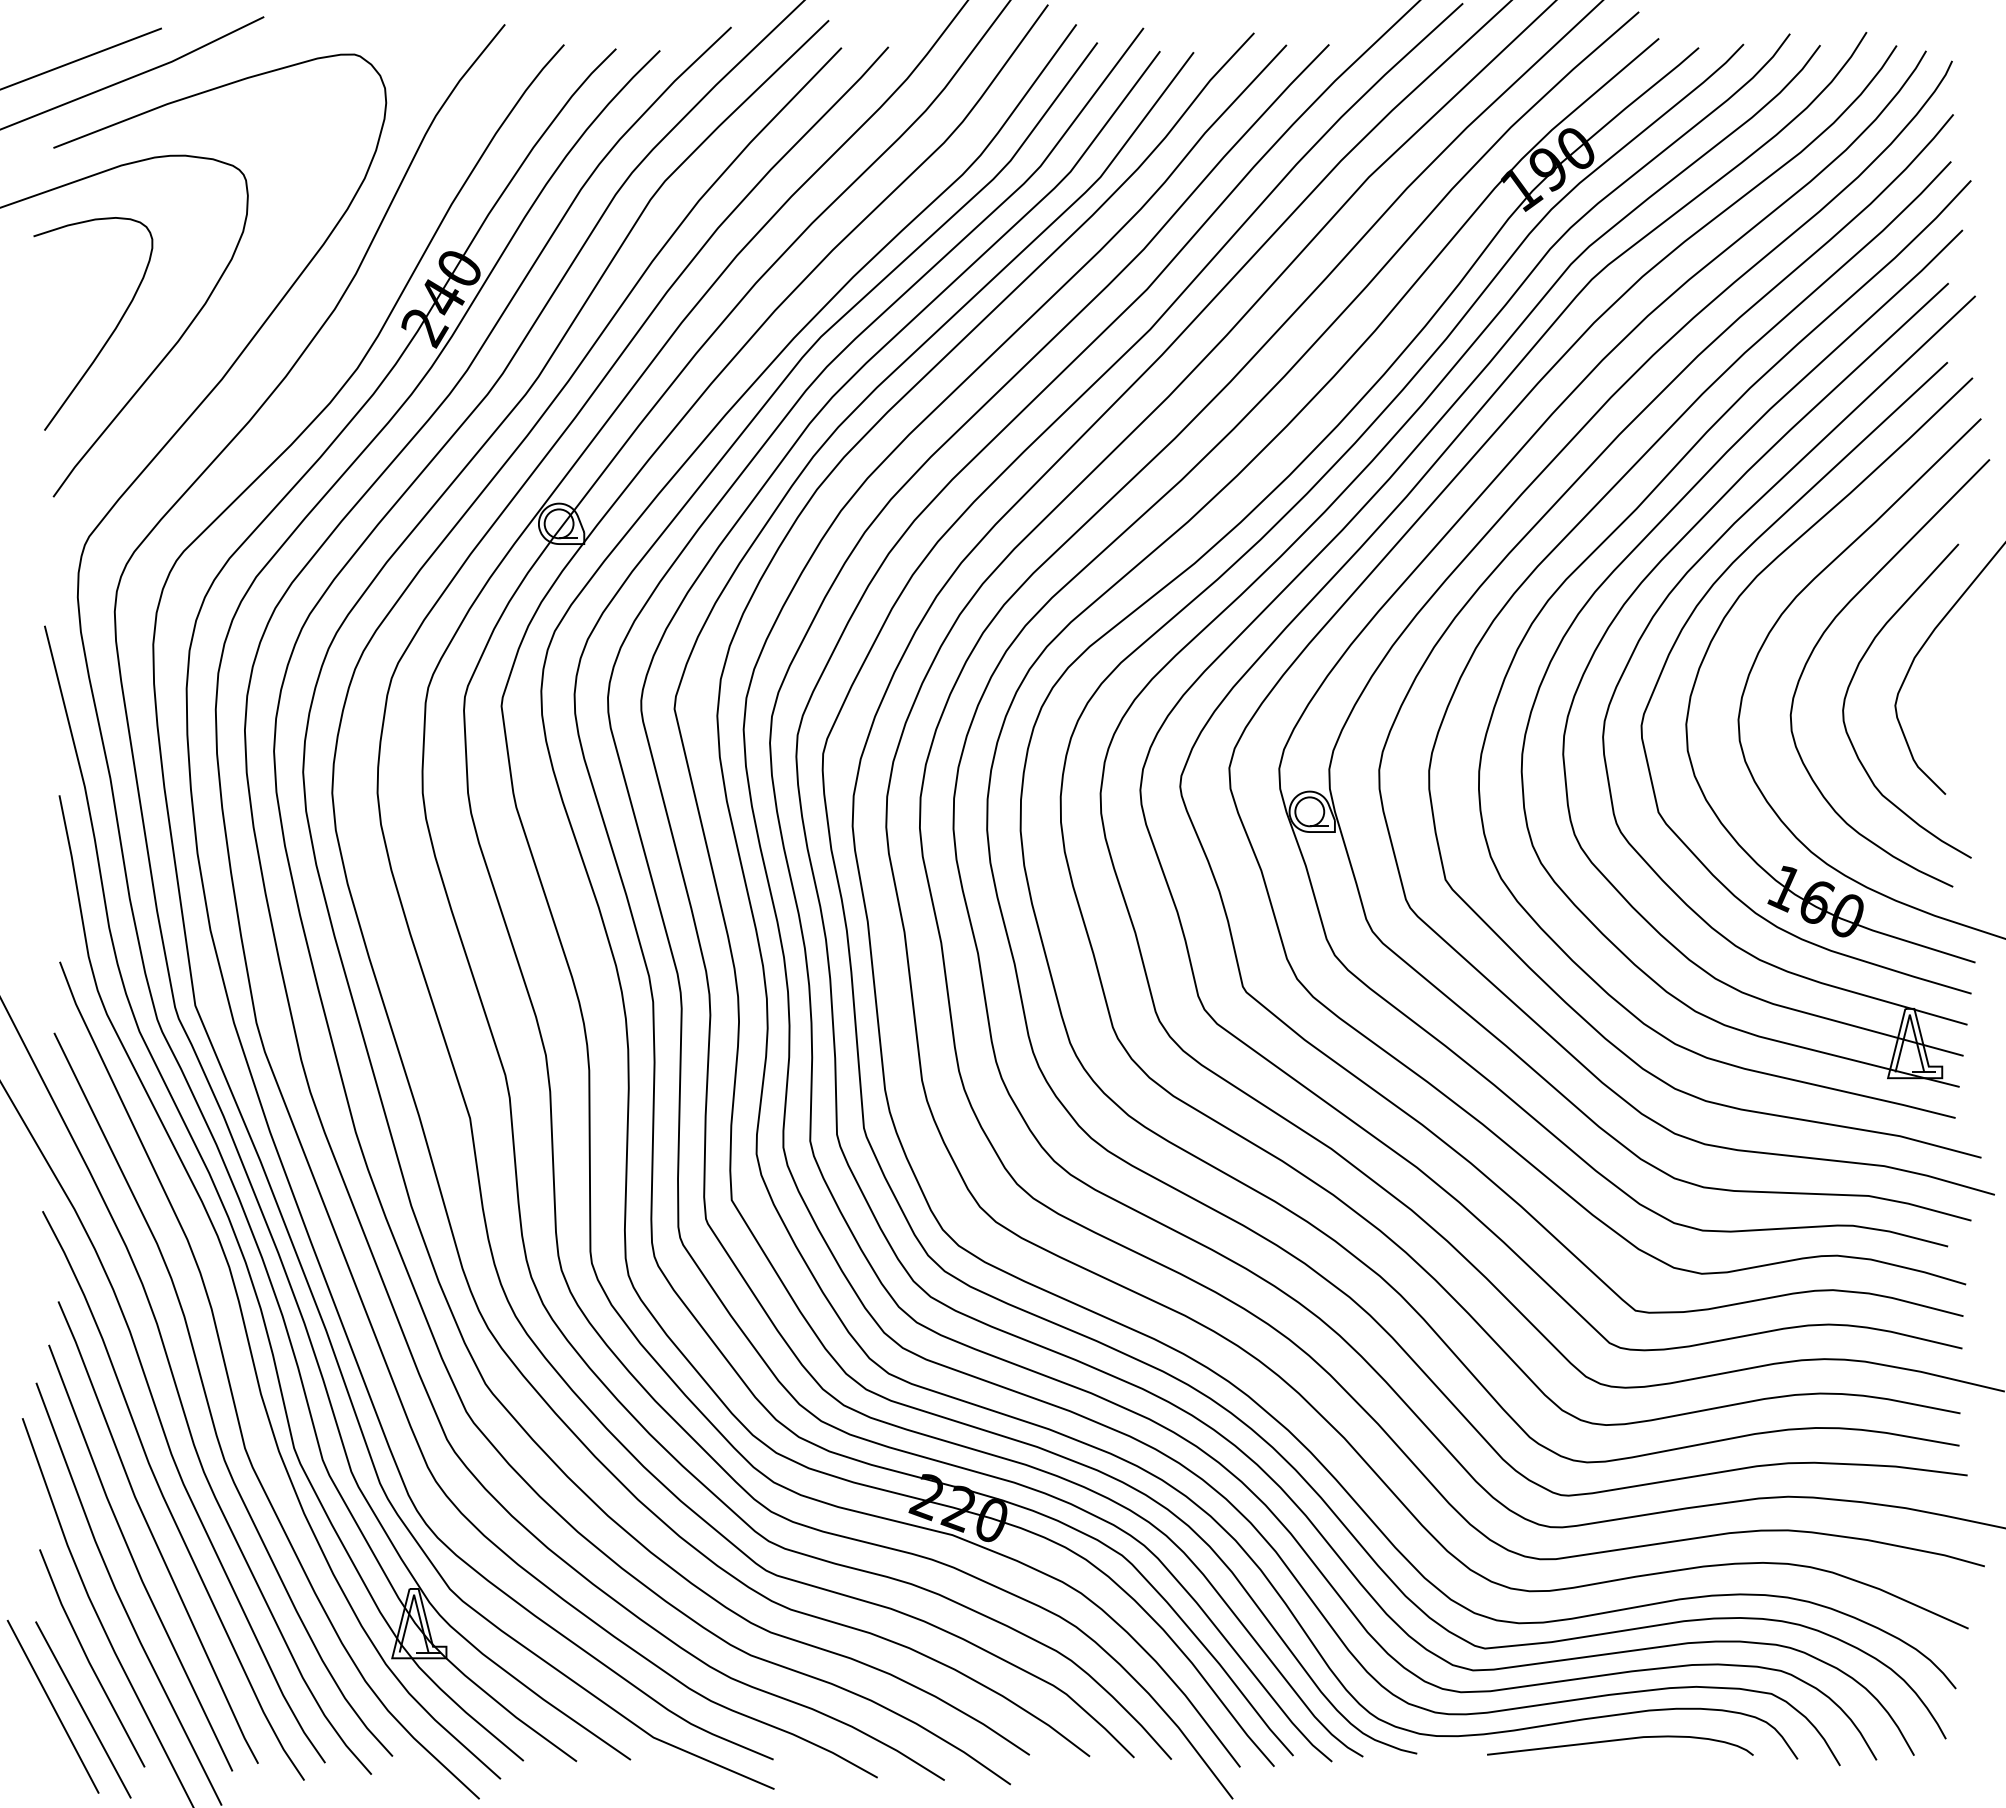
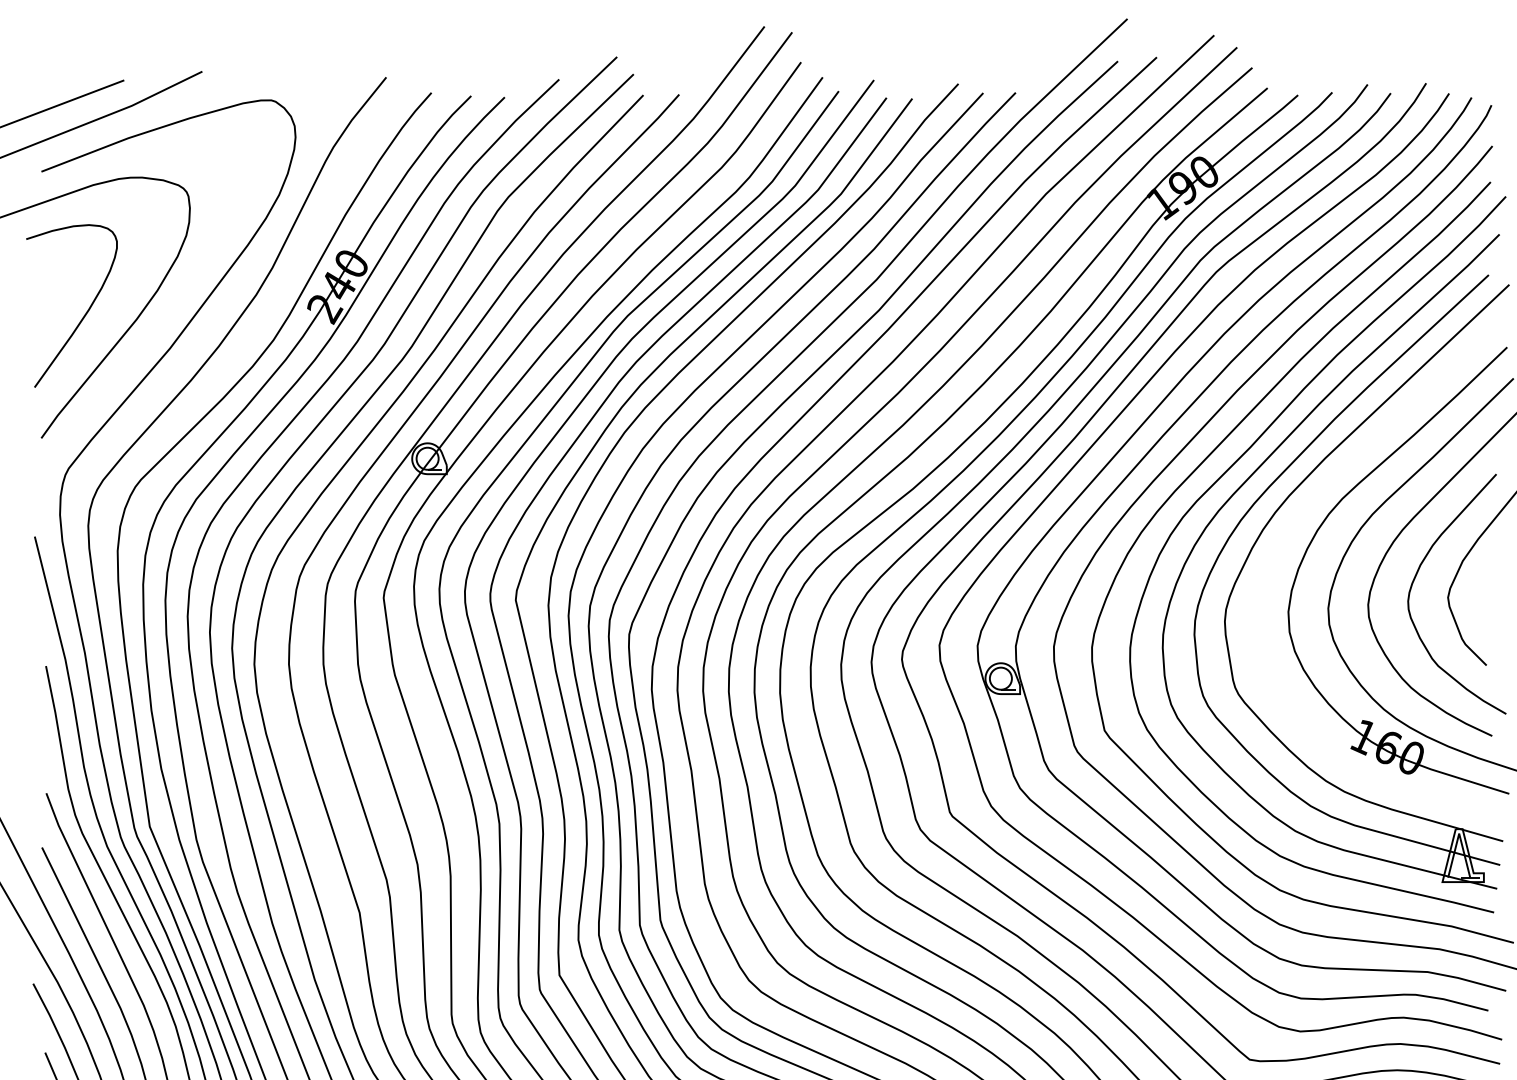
curve: (1706, 595) -> (1303, 513), removed

